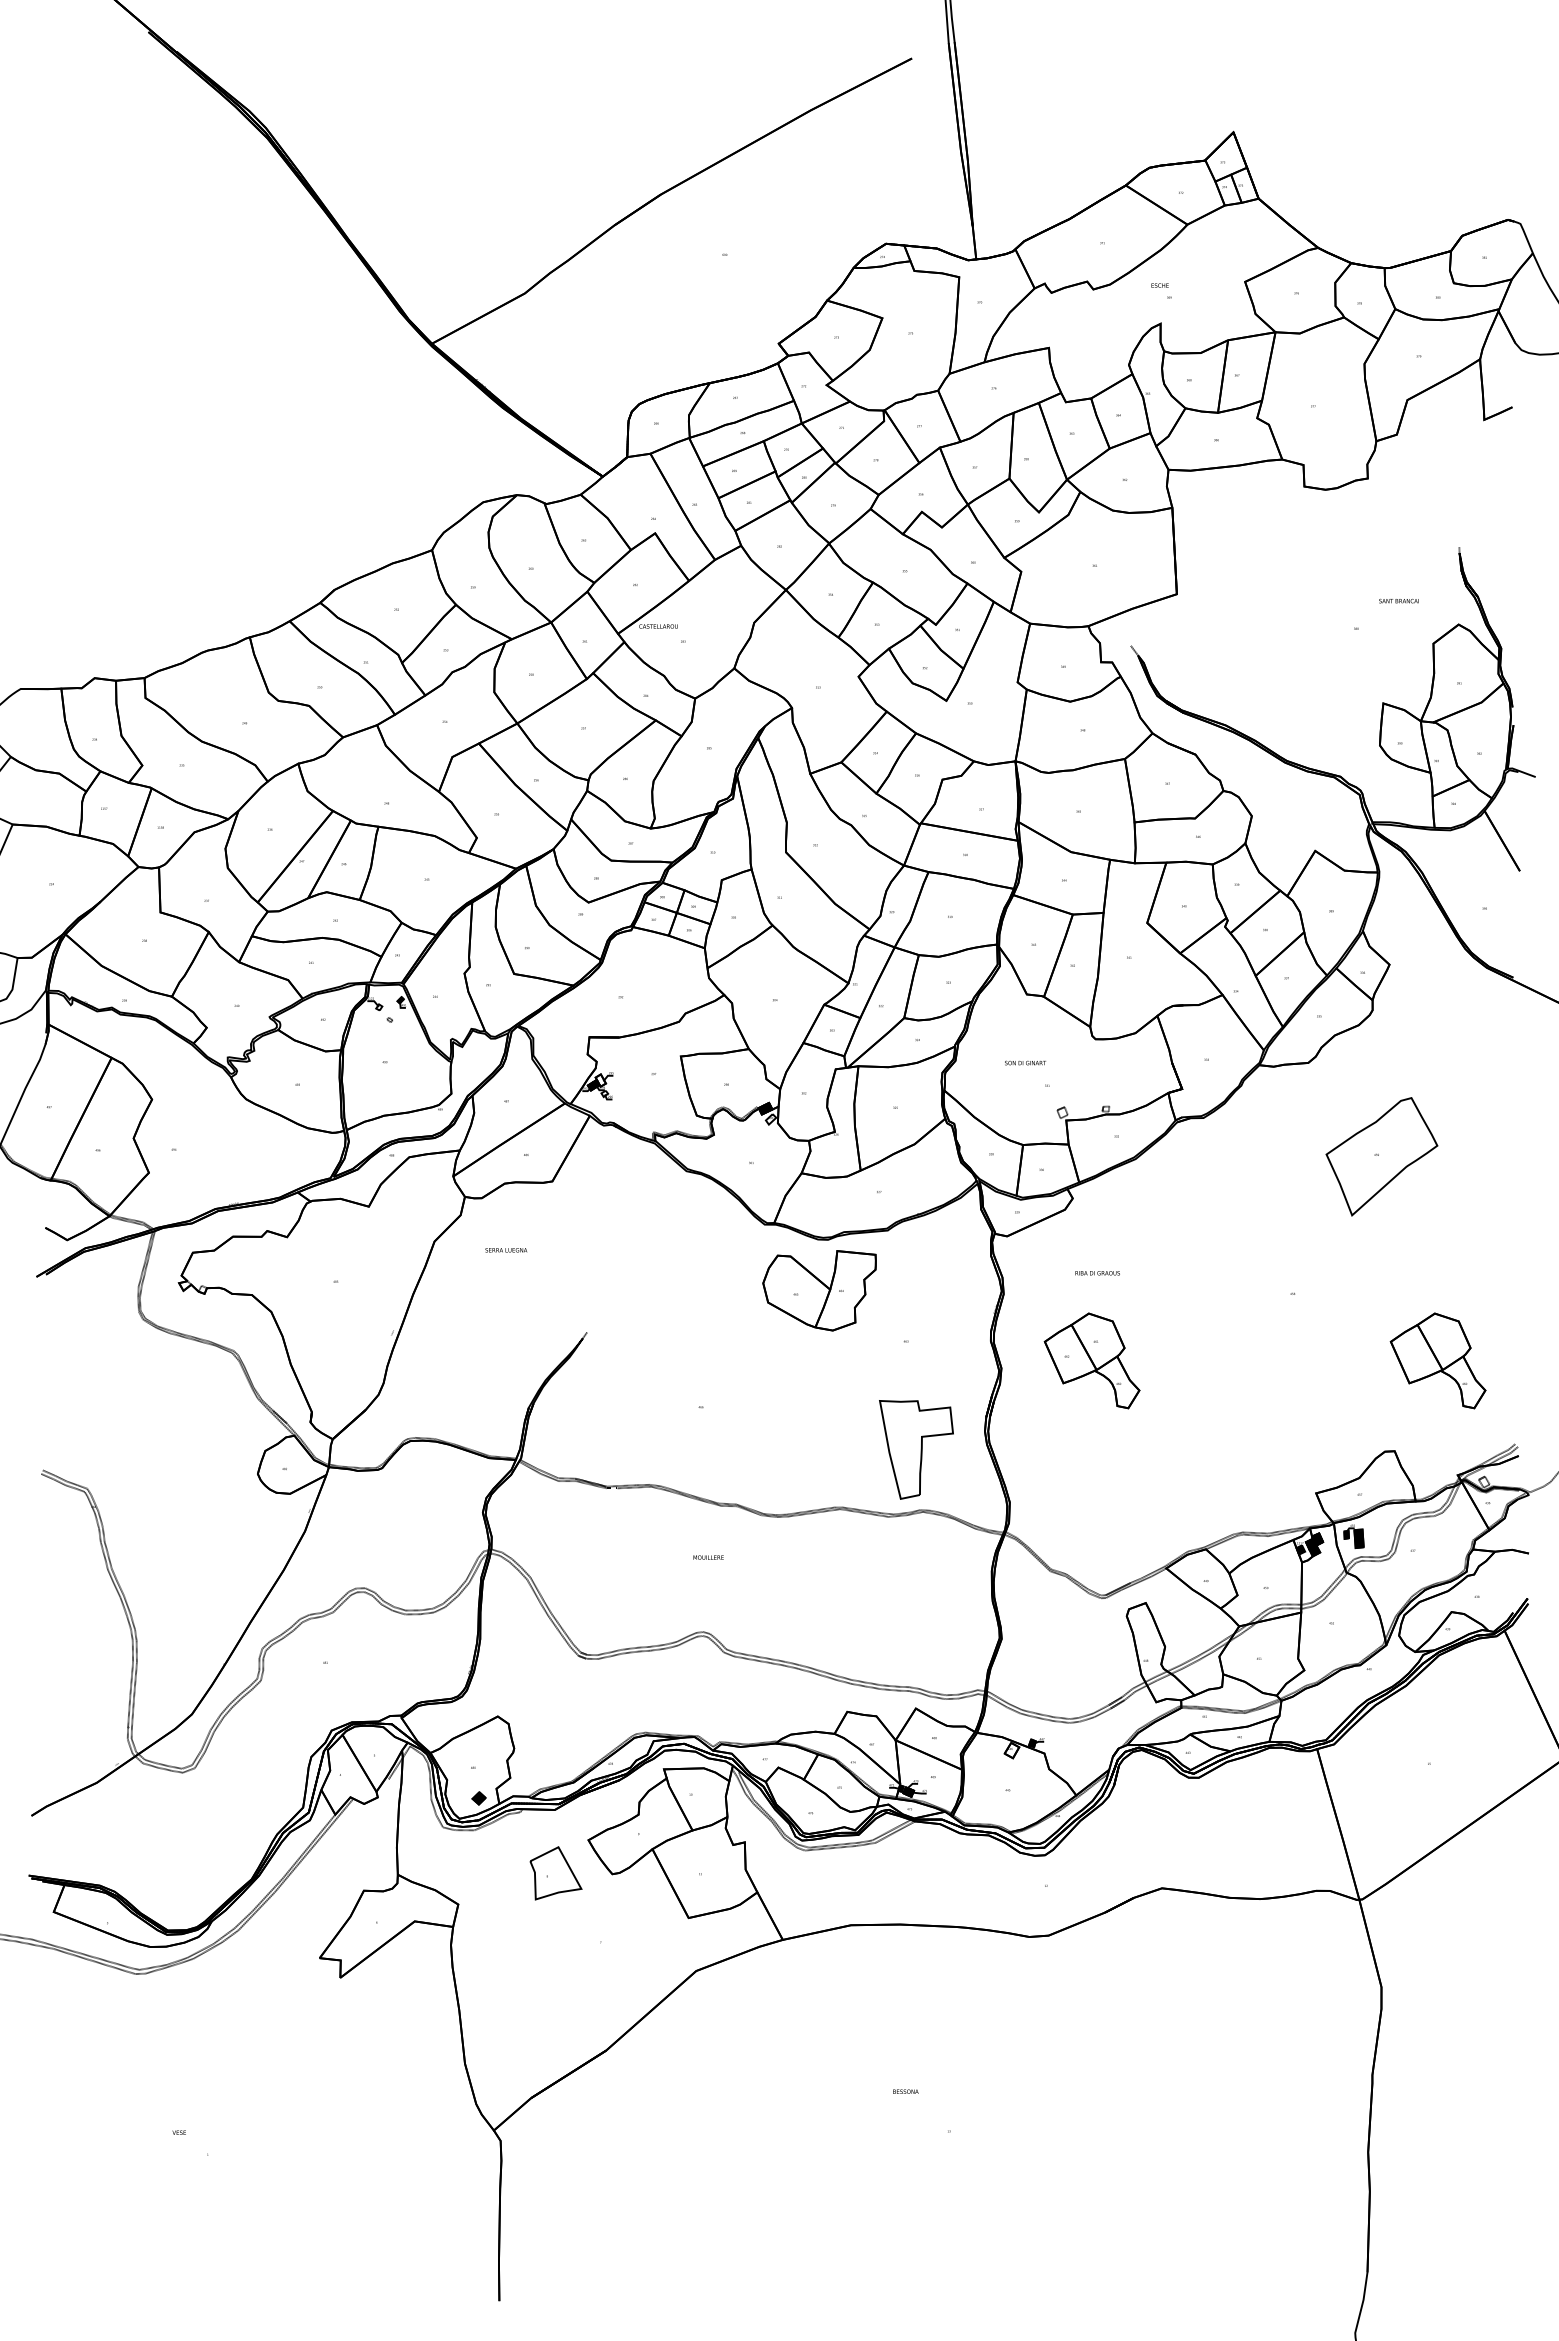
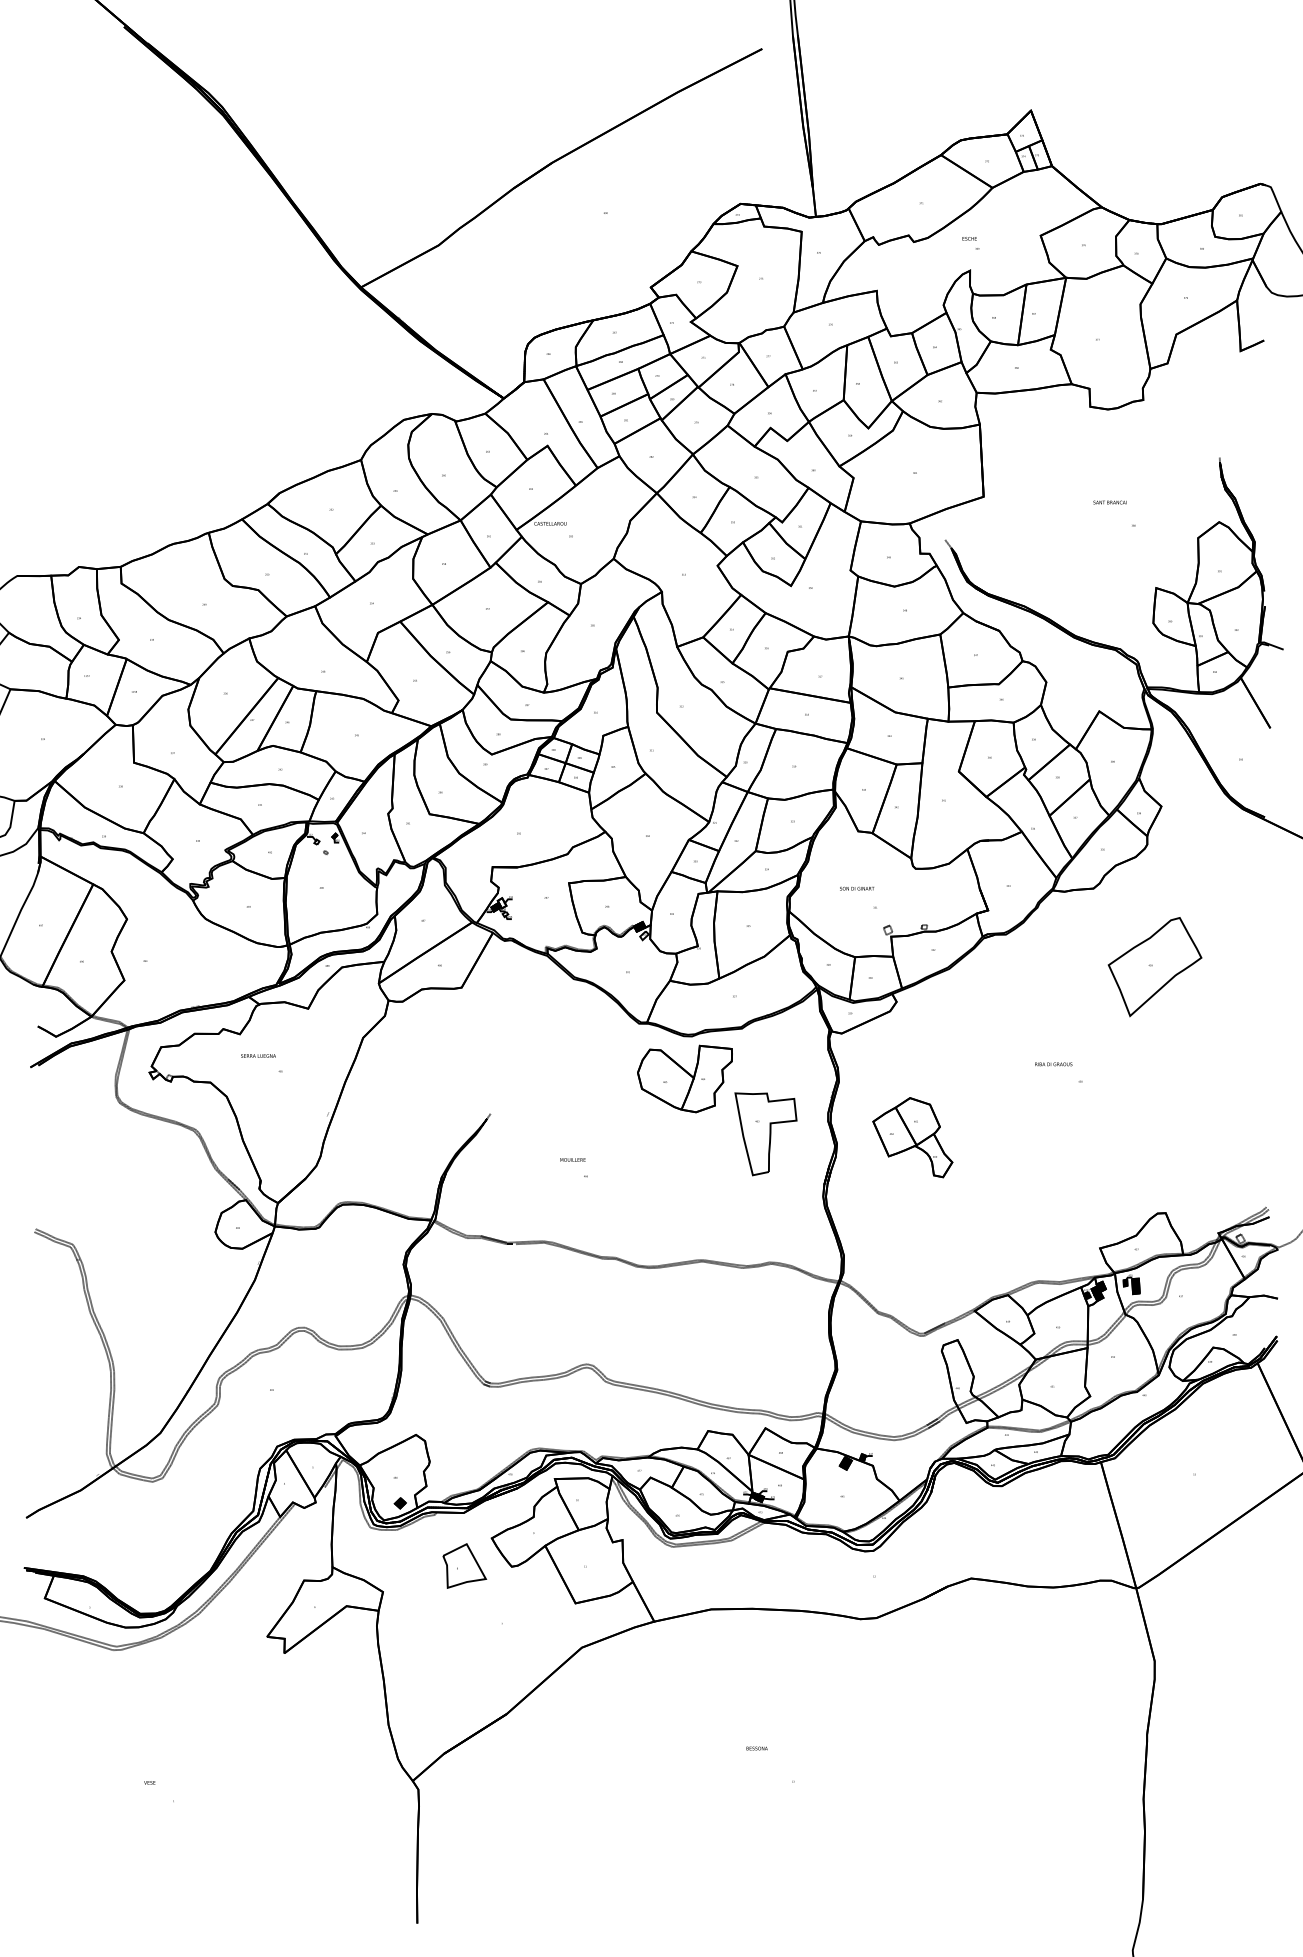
text: (1398, 600) -> (1109, 502), moved
text: (506, 1250) -> (258, 1056), moved
text: (1097, 1273) -> (1053, 1064), moved
part: (1437, 1360) -> (1201, 1137), removed
part: (916, 1449) -> (766, 1133), moved
text: (708, 1557) -> (572, 1159), moved
fill: (1011, 1750) -> (845, 1463), added

